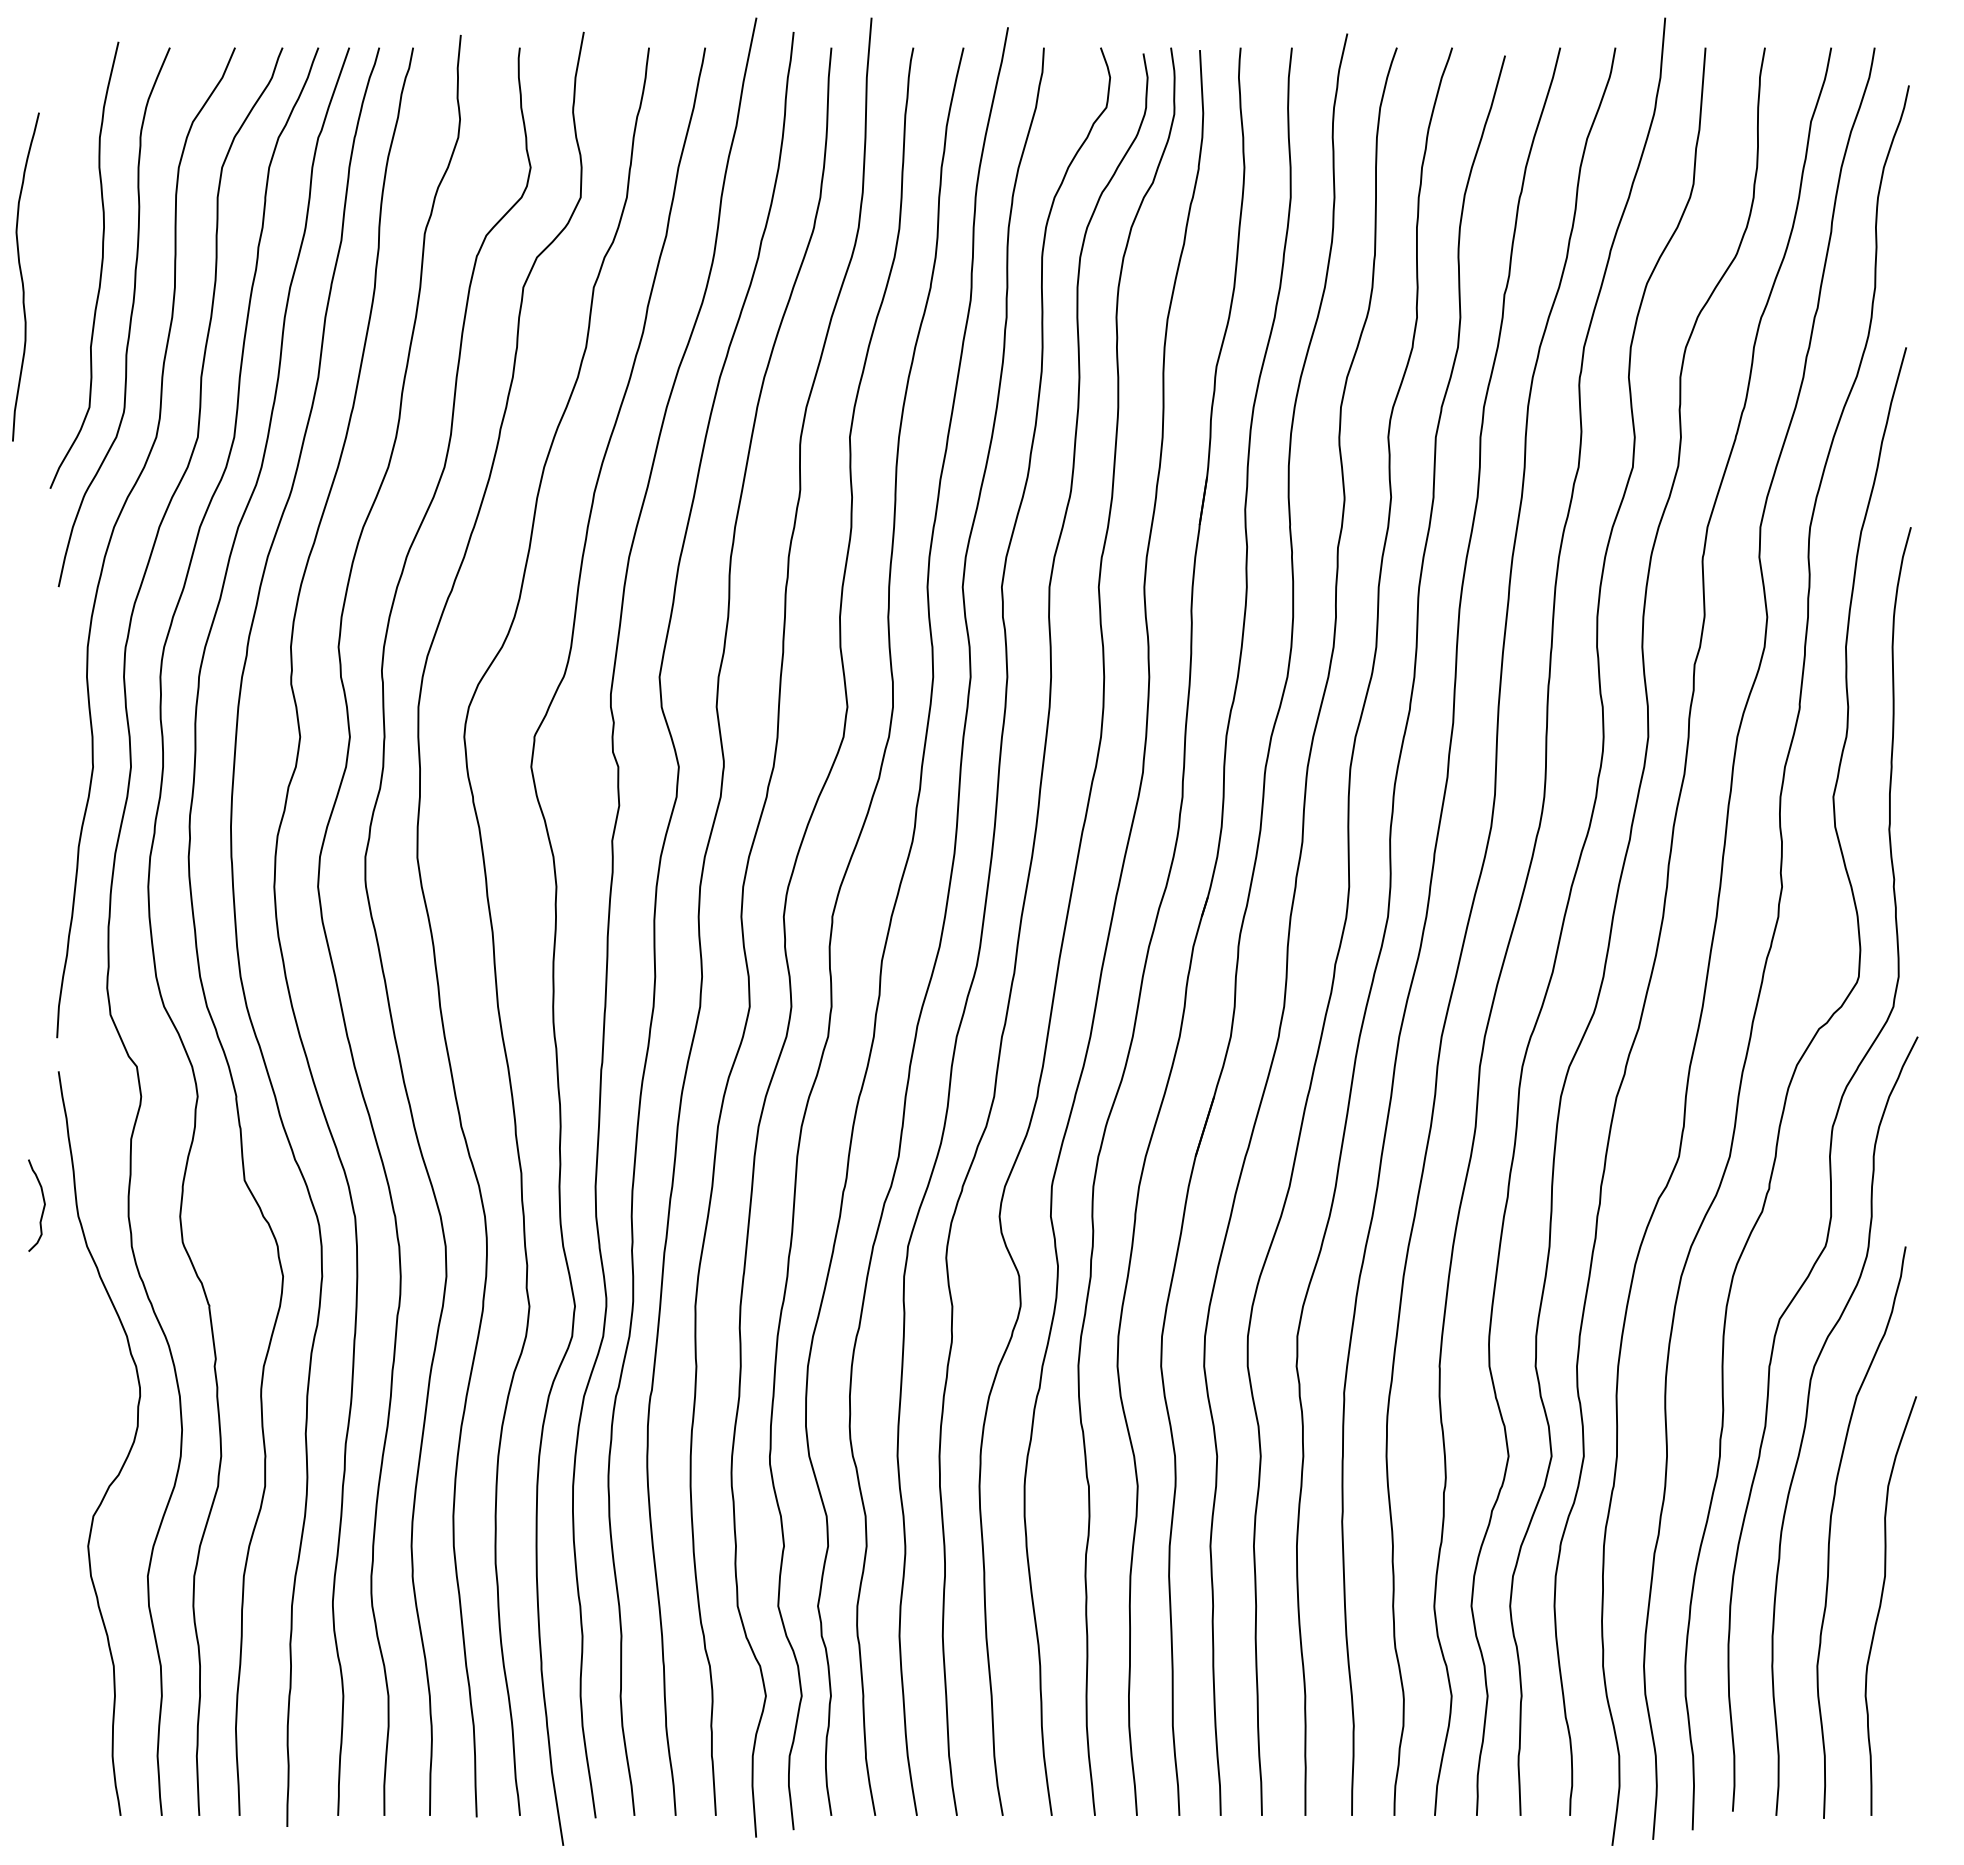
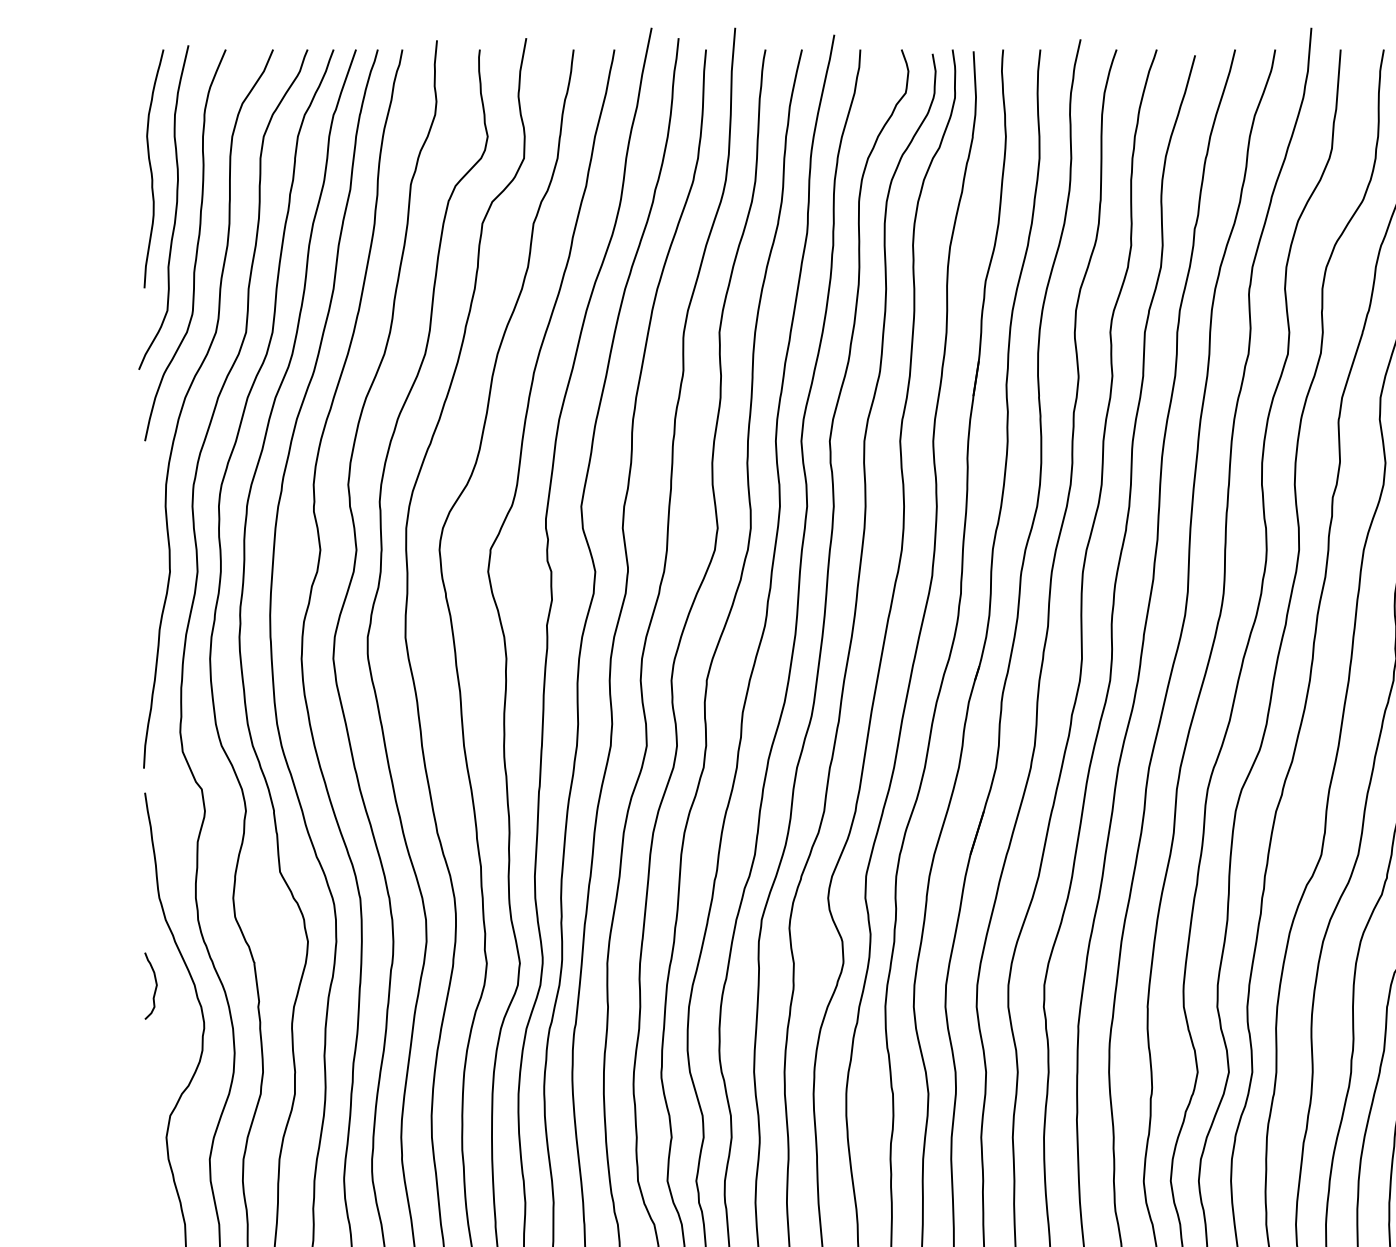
curve: (22, 276) -> (151, 168), moved
curve: (43, 1205) -> (155, 985), moved

